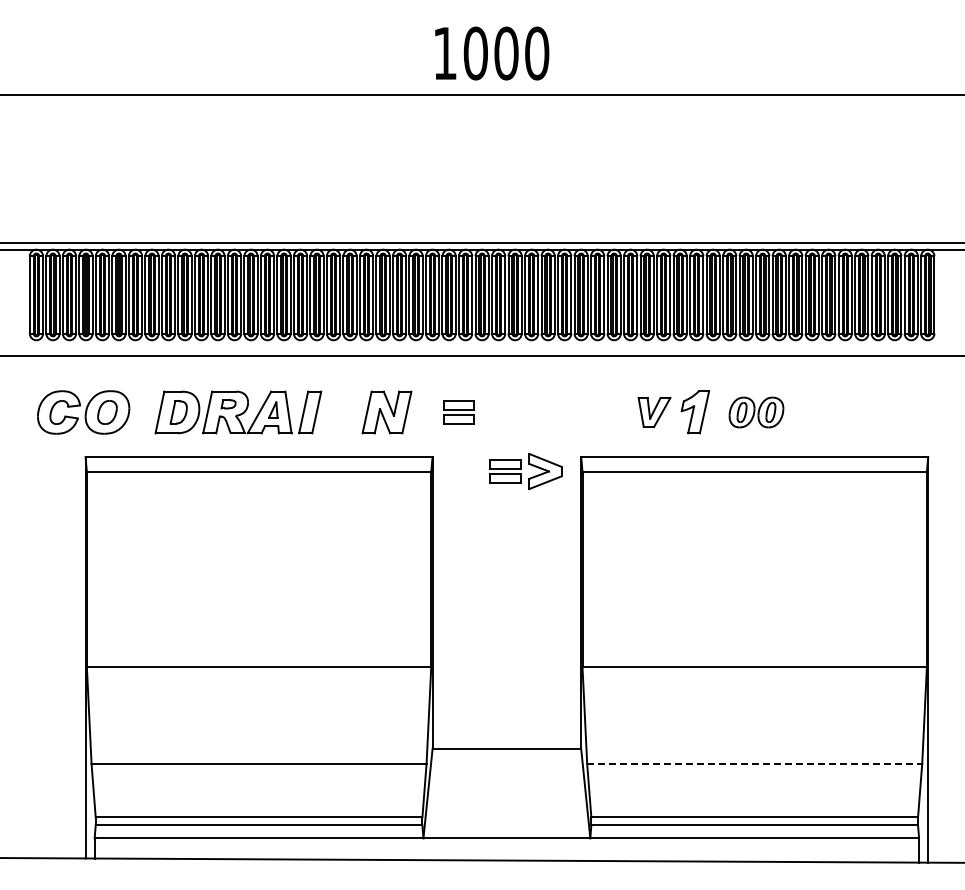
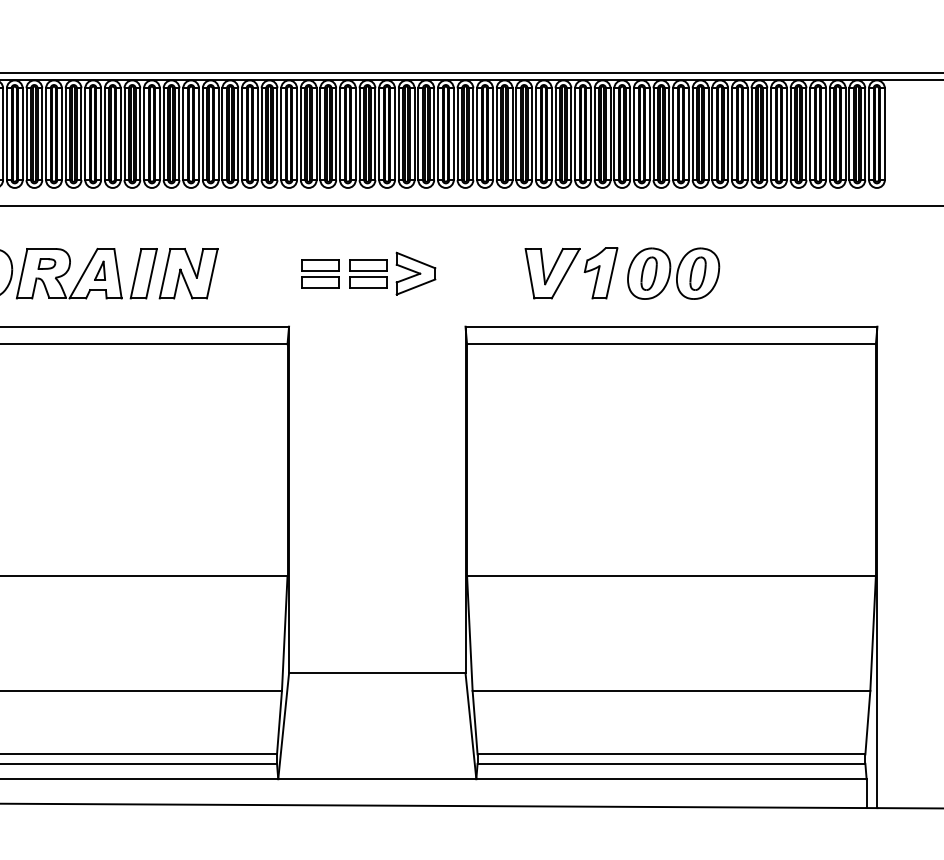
part: (386, 412) -> (188, 273), moved
part: (654, 412) -> (552, 273), size x1.43
part: (756, 412) -> (673, 273), size x1.43
part: (525, 471) -> (392, 273), moved
line: (754, 763) -> (671, 690), dashed -> solid

